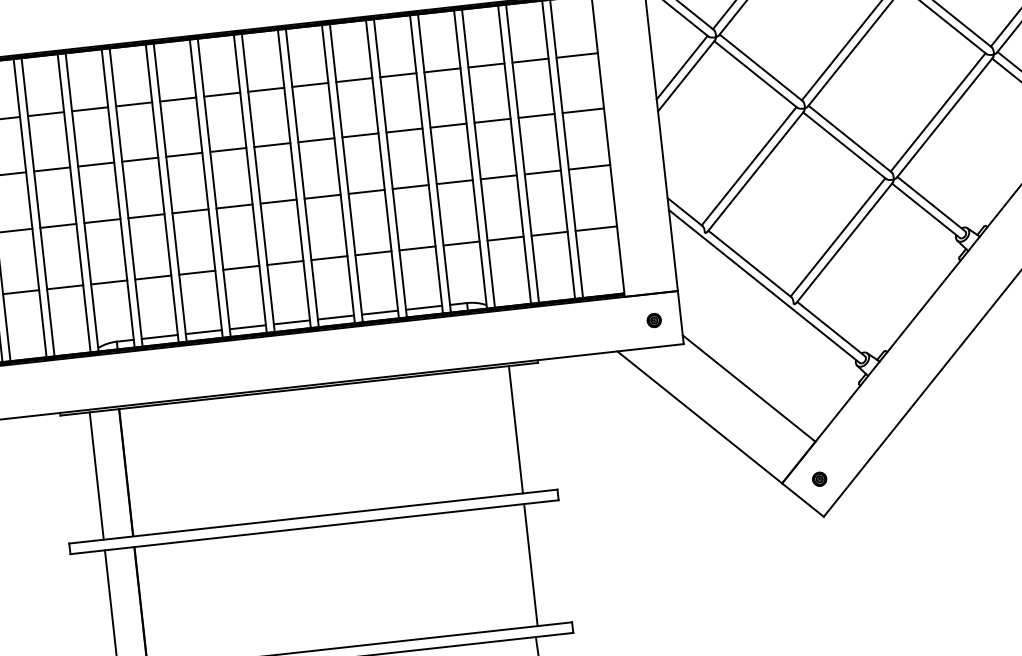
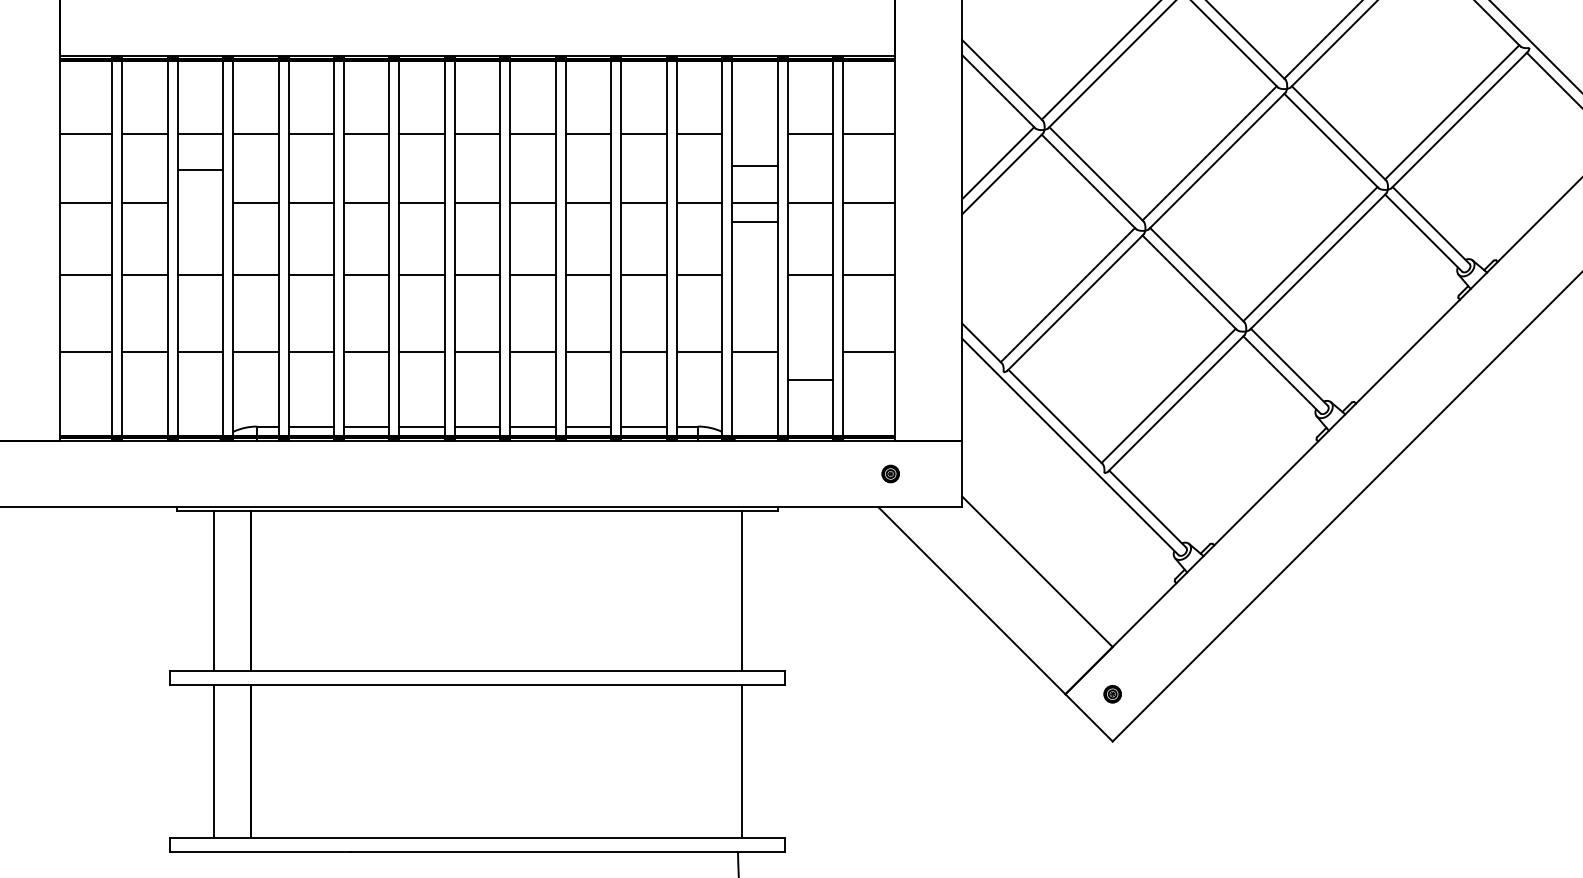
line: (486, 65) -> (754, 165), moved
line: (52, 169) -> (200, 170), moved
line: (498, 177) -> (754, 221), moved
line: (549, 233) -> (810, 379), moved
part: (654, 320) -> (890, 473), moved

